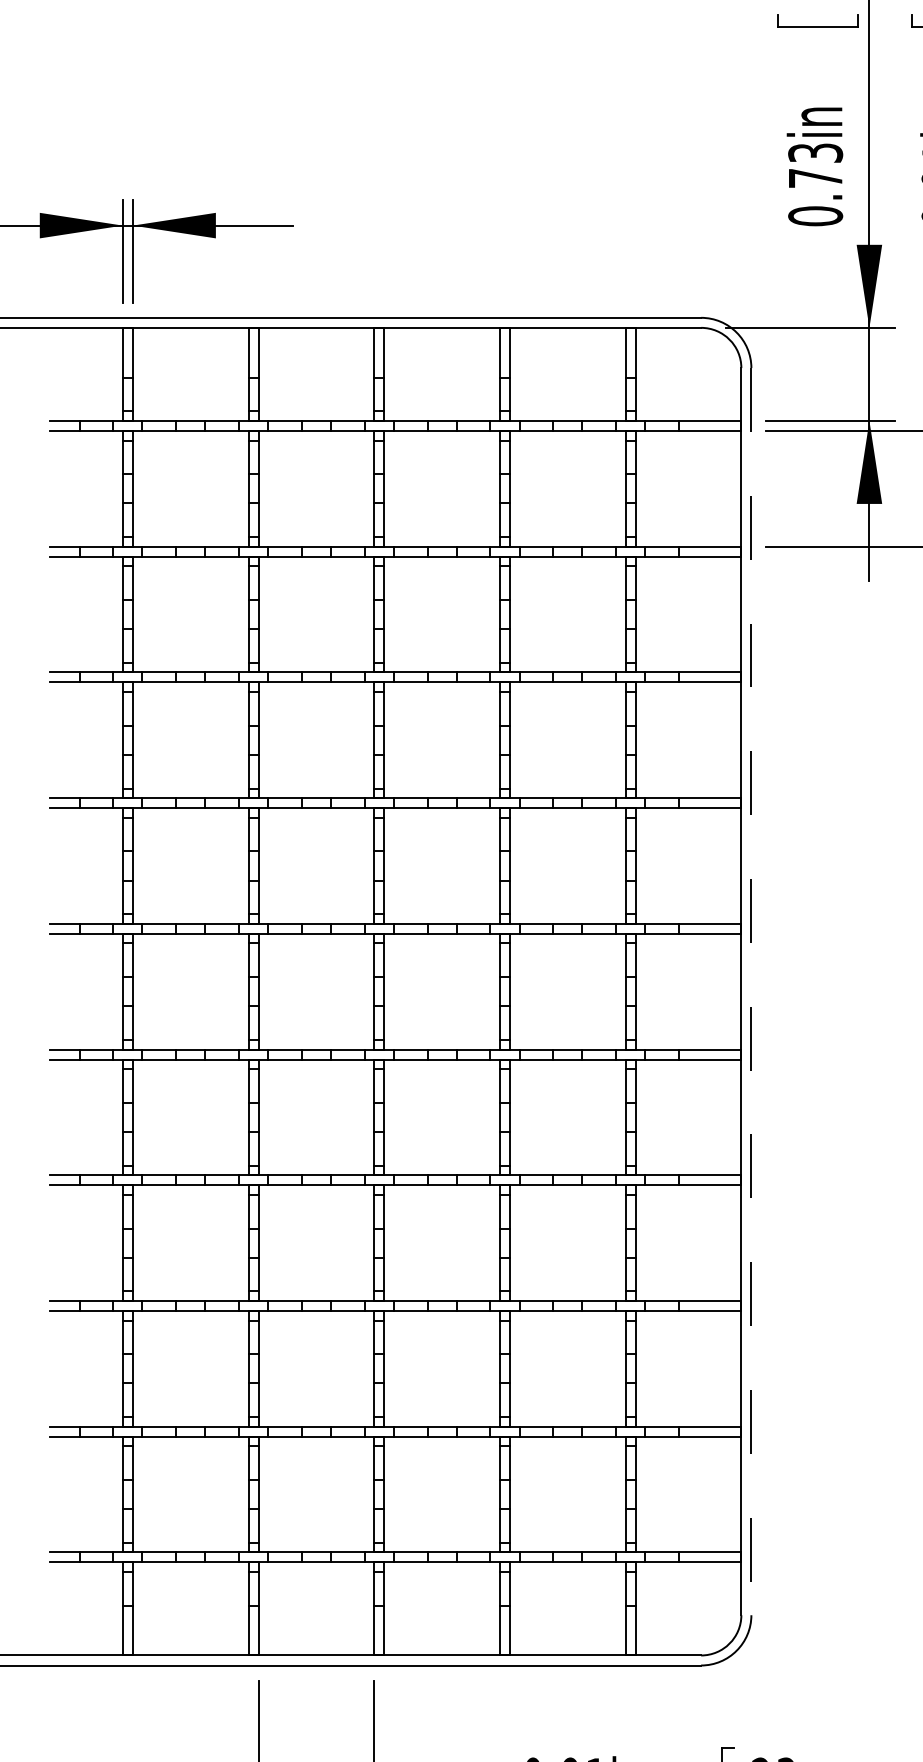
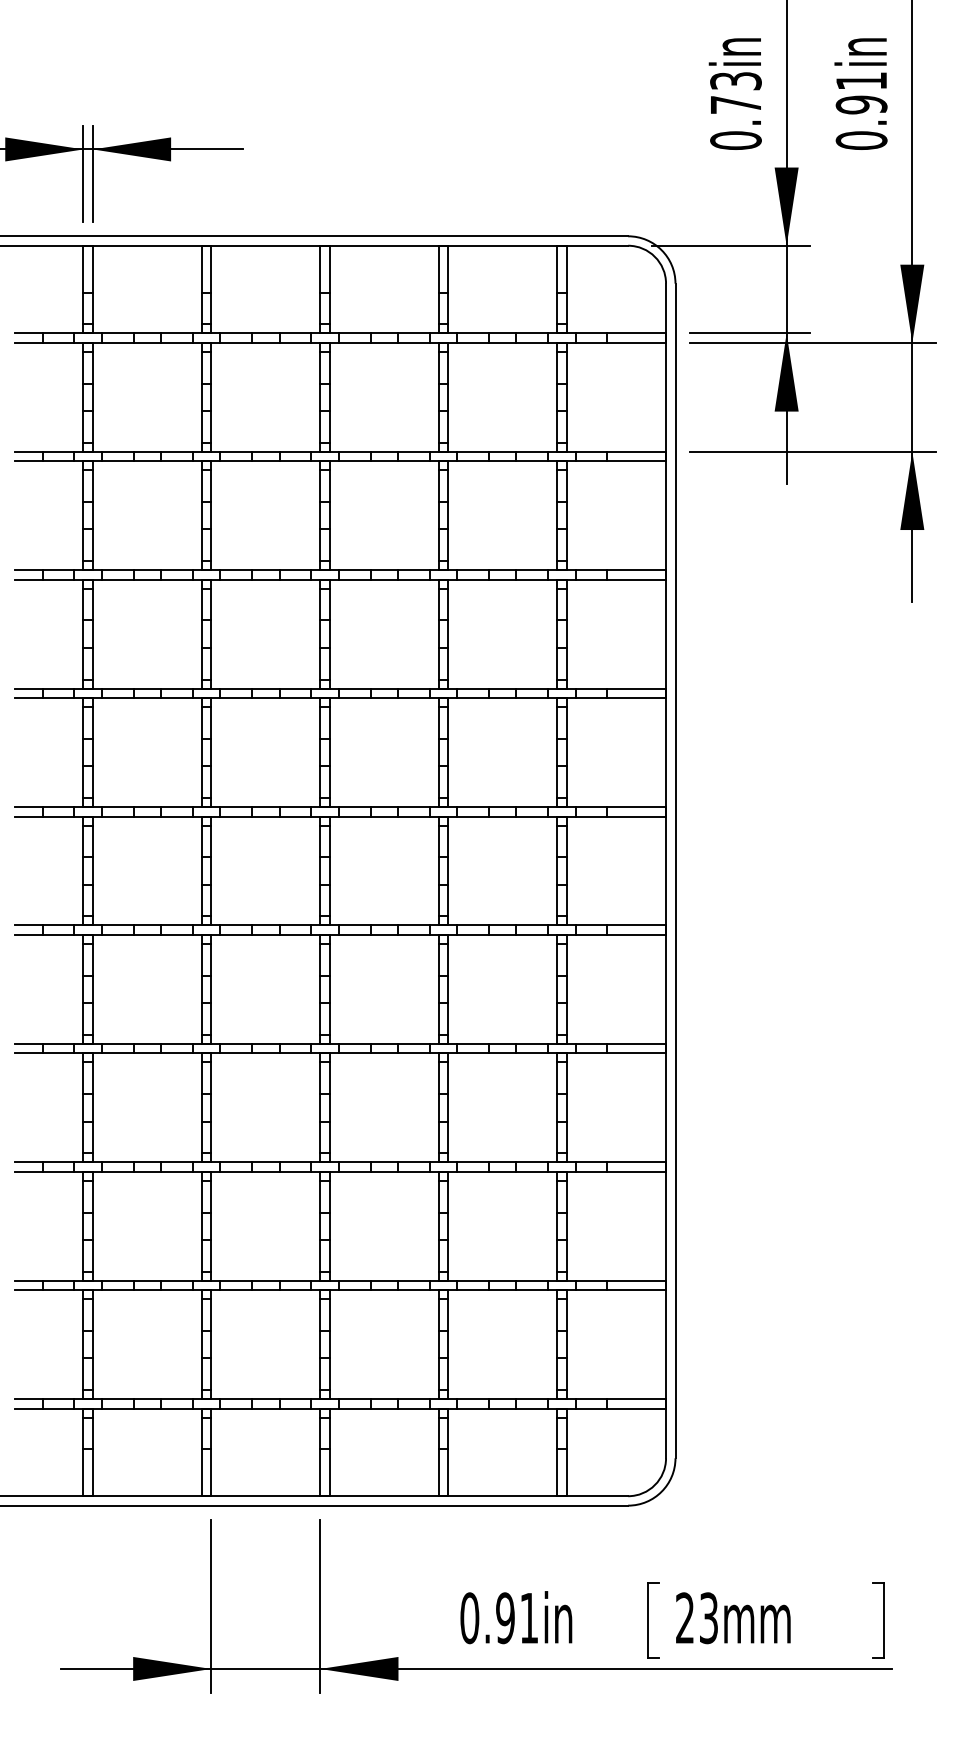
line: (751, 992) -> (675, 871), dashed -> solid

